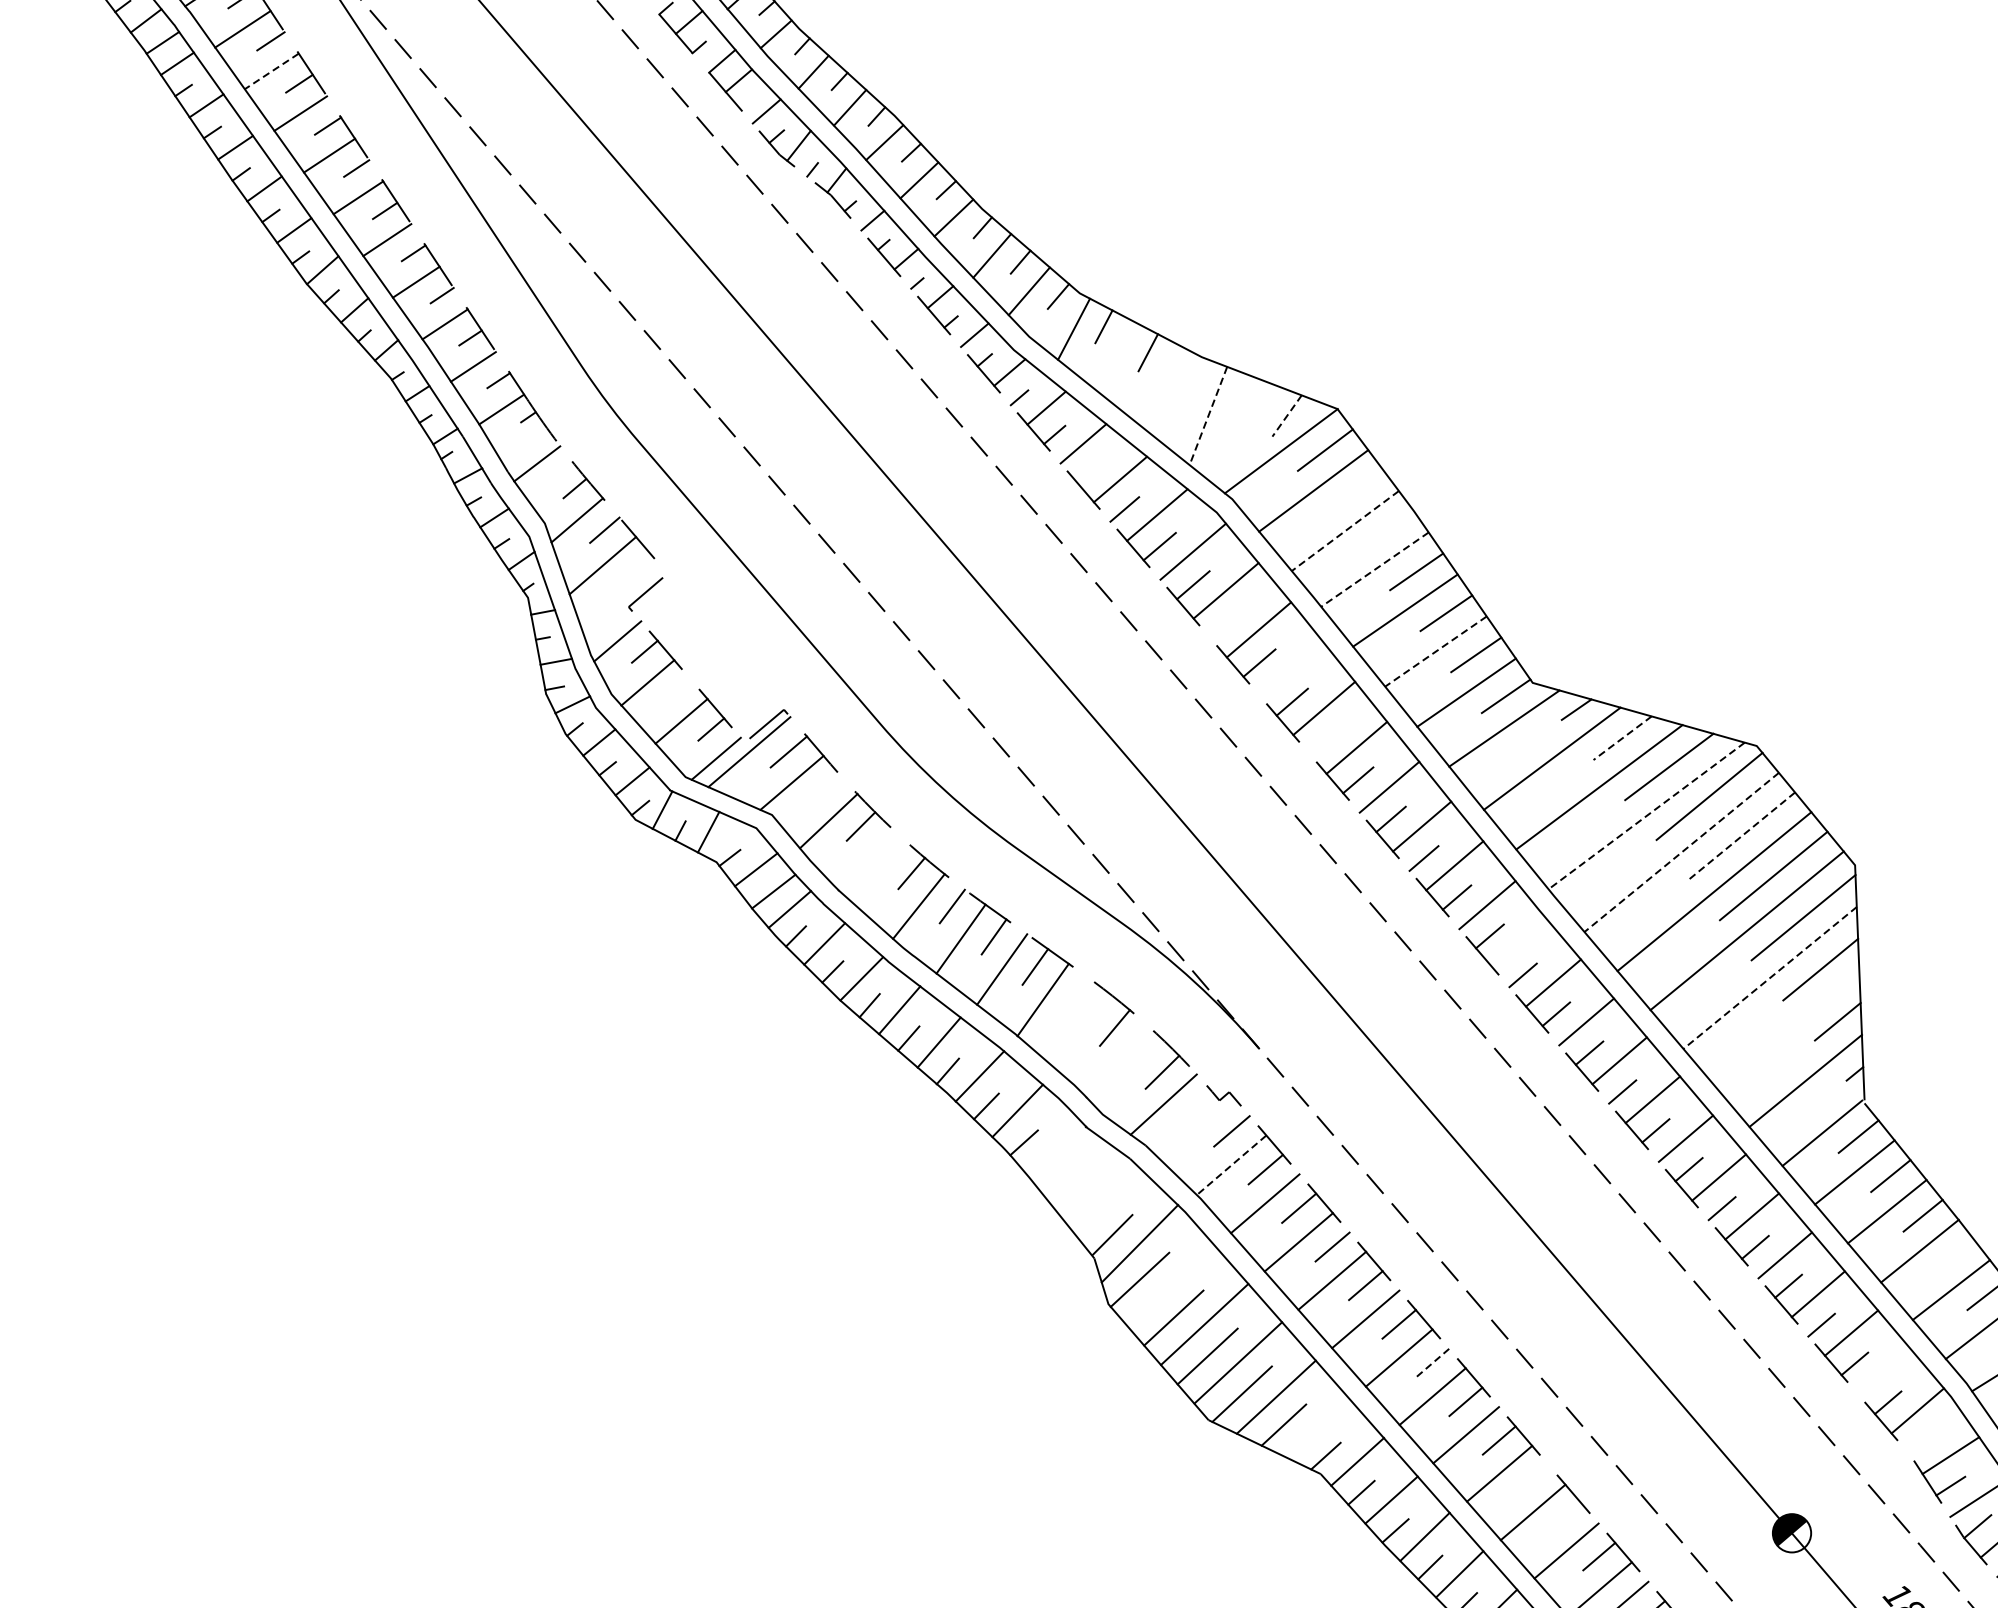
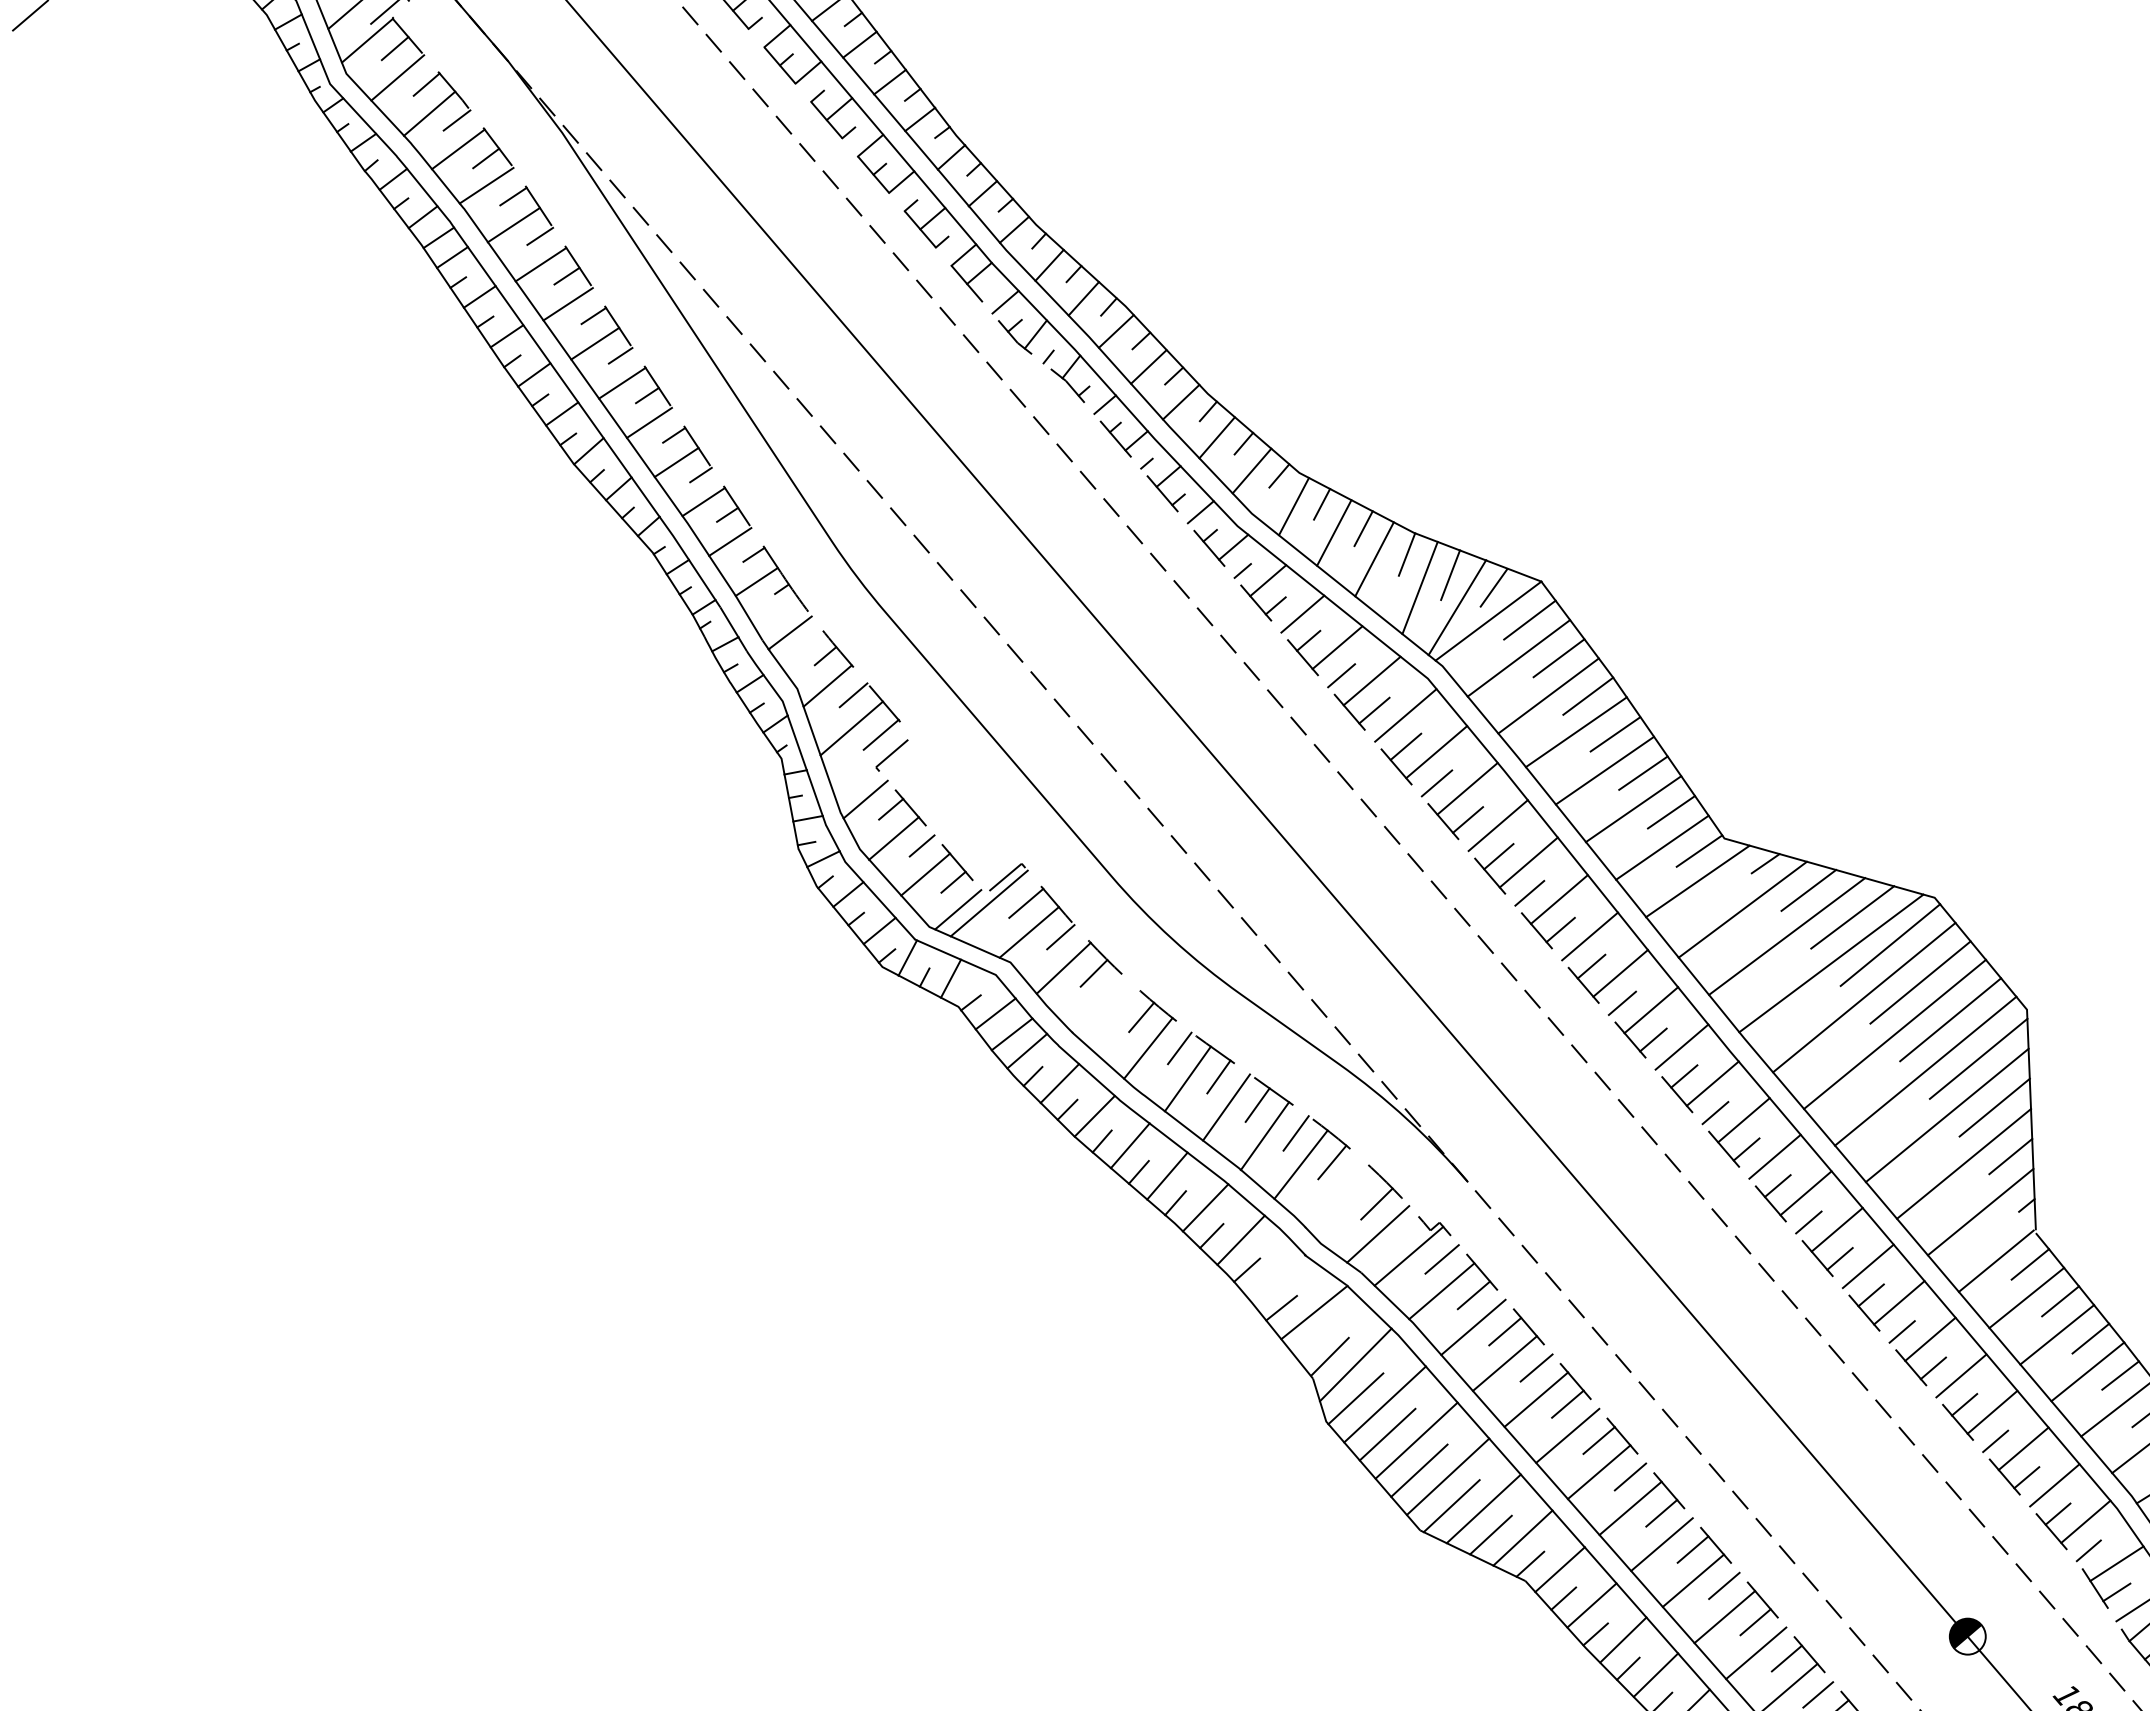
line: (271, 71) -> (540, 264), dashed -> solid
line: (1117, 356) -> (1334, 532), added
line: (1193, 380) -> (1406, 554), added
line: (1159, 385) -> (1374, 559), added
line: (1240, 402) -> (1450, 575), added
line: (1207, 416) -> (1419, 588), dashed -> solid
line: (1286, 416) -> (1493, 588), dashed -> solid
line: (1248, 436) -> (1457, 607), added
line: (1089, 471) -> (1308, 640), added
line: (1355, 491) -> (1558, 658), added
line: (1387, 530) -> (1588, 695), added
line: (1345, 531) -> (1548, 696), dashed -> solid
line: (1375, 569) -> (1576, 732), dashed -> solid
line: (633, 572) -> (880, 734), added
line: (1225, 624) -> (1436, 783), added
line: (1435, 651) -> (1633, 809), dashed -> solid
line: (1290, 669) -> (1497, 825), added
line: (677, 690) -> (921, 845), added
line: (1622, 738) -> (1808, 890), dashed -> solid
line: (1325, 740) -> (1529, 892), added
line: (825, 788) -> (1060, 937), added
line: (1646, 816) -> (1831, 963), dashed -> solid
line: (1741, 836) -> (1920, 982), dashed -> solid
line: (1681, 852) -> (1864, 997), dashed -> solid
line: (1519, 943) -> (1712, 1083), added
line: (1769, 978) -> (1946, 1115), dashed -> solid
line: (1075, 997) -> (1295, 1133), added
line: (1788, 1029) -> (1964, 1163), added
line: (1081, 1030) -> (1300, 1164), added
line: (1196, 1127) -> (1408, 1255), added
line: (1231, 1165) -> (1441, 1291), dashed -> solid
line: (1060, 1182) -> (1281, 1307), added
line: (1095, 1187) -> (1314, 1312), added
line: (1954, 1255) -> (2120, 1375), added
line: (1170, 1285) -> (1384, 1404), added
line: (1432, 1362) -> (1630, 1476), dashed -> solid
line: (1884, 1372) -> (2054, 1485), added
line: (1317, 1427) -> (1522, 1537), added
line: (1920, 1441) -> (2088, 1550), added
line: (1532, 1478) -> (1724, 1585), added
line: (1565, 1518) -> (1755, 1622), added

